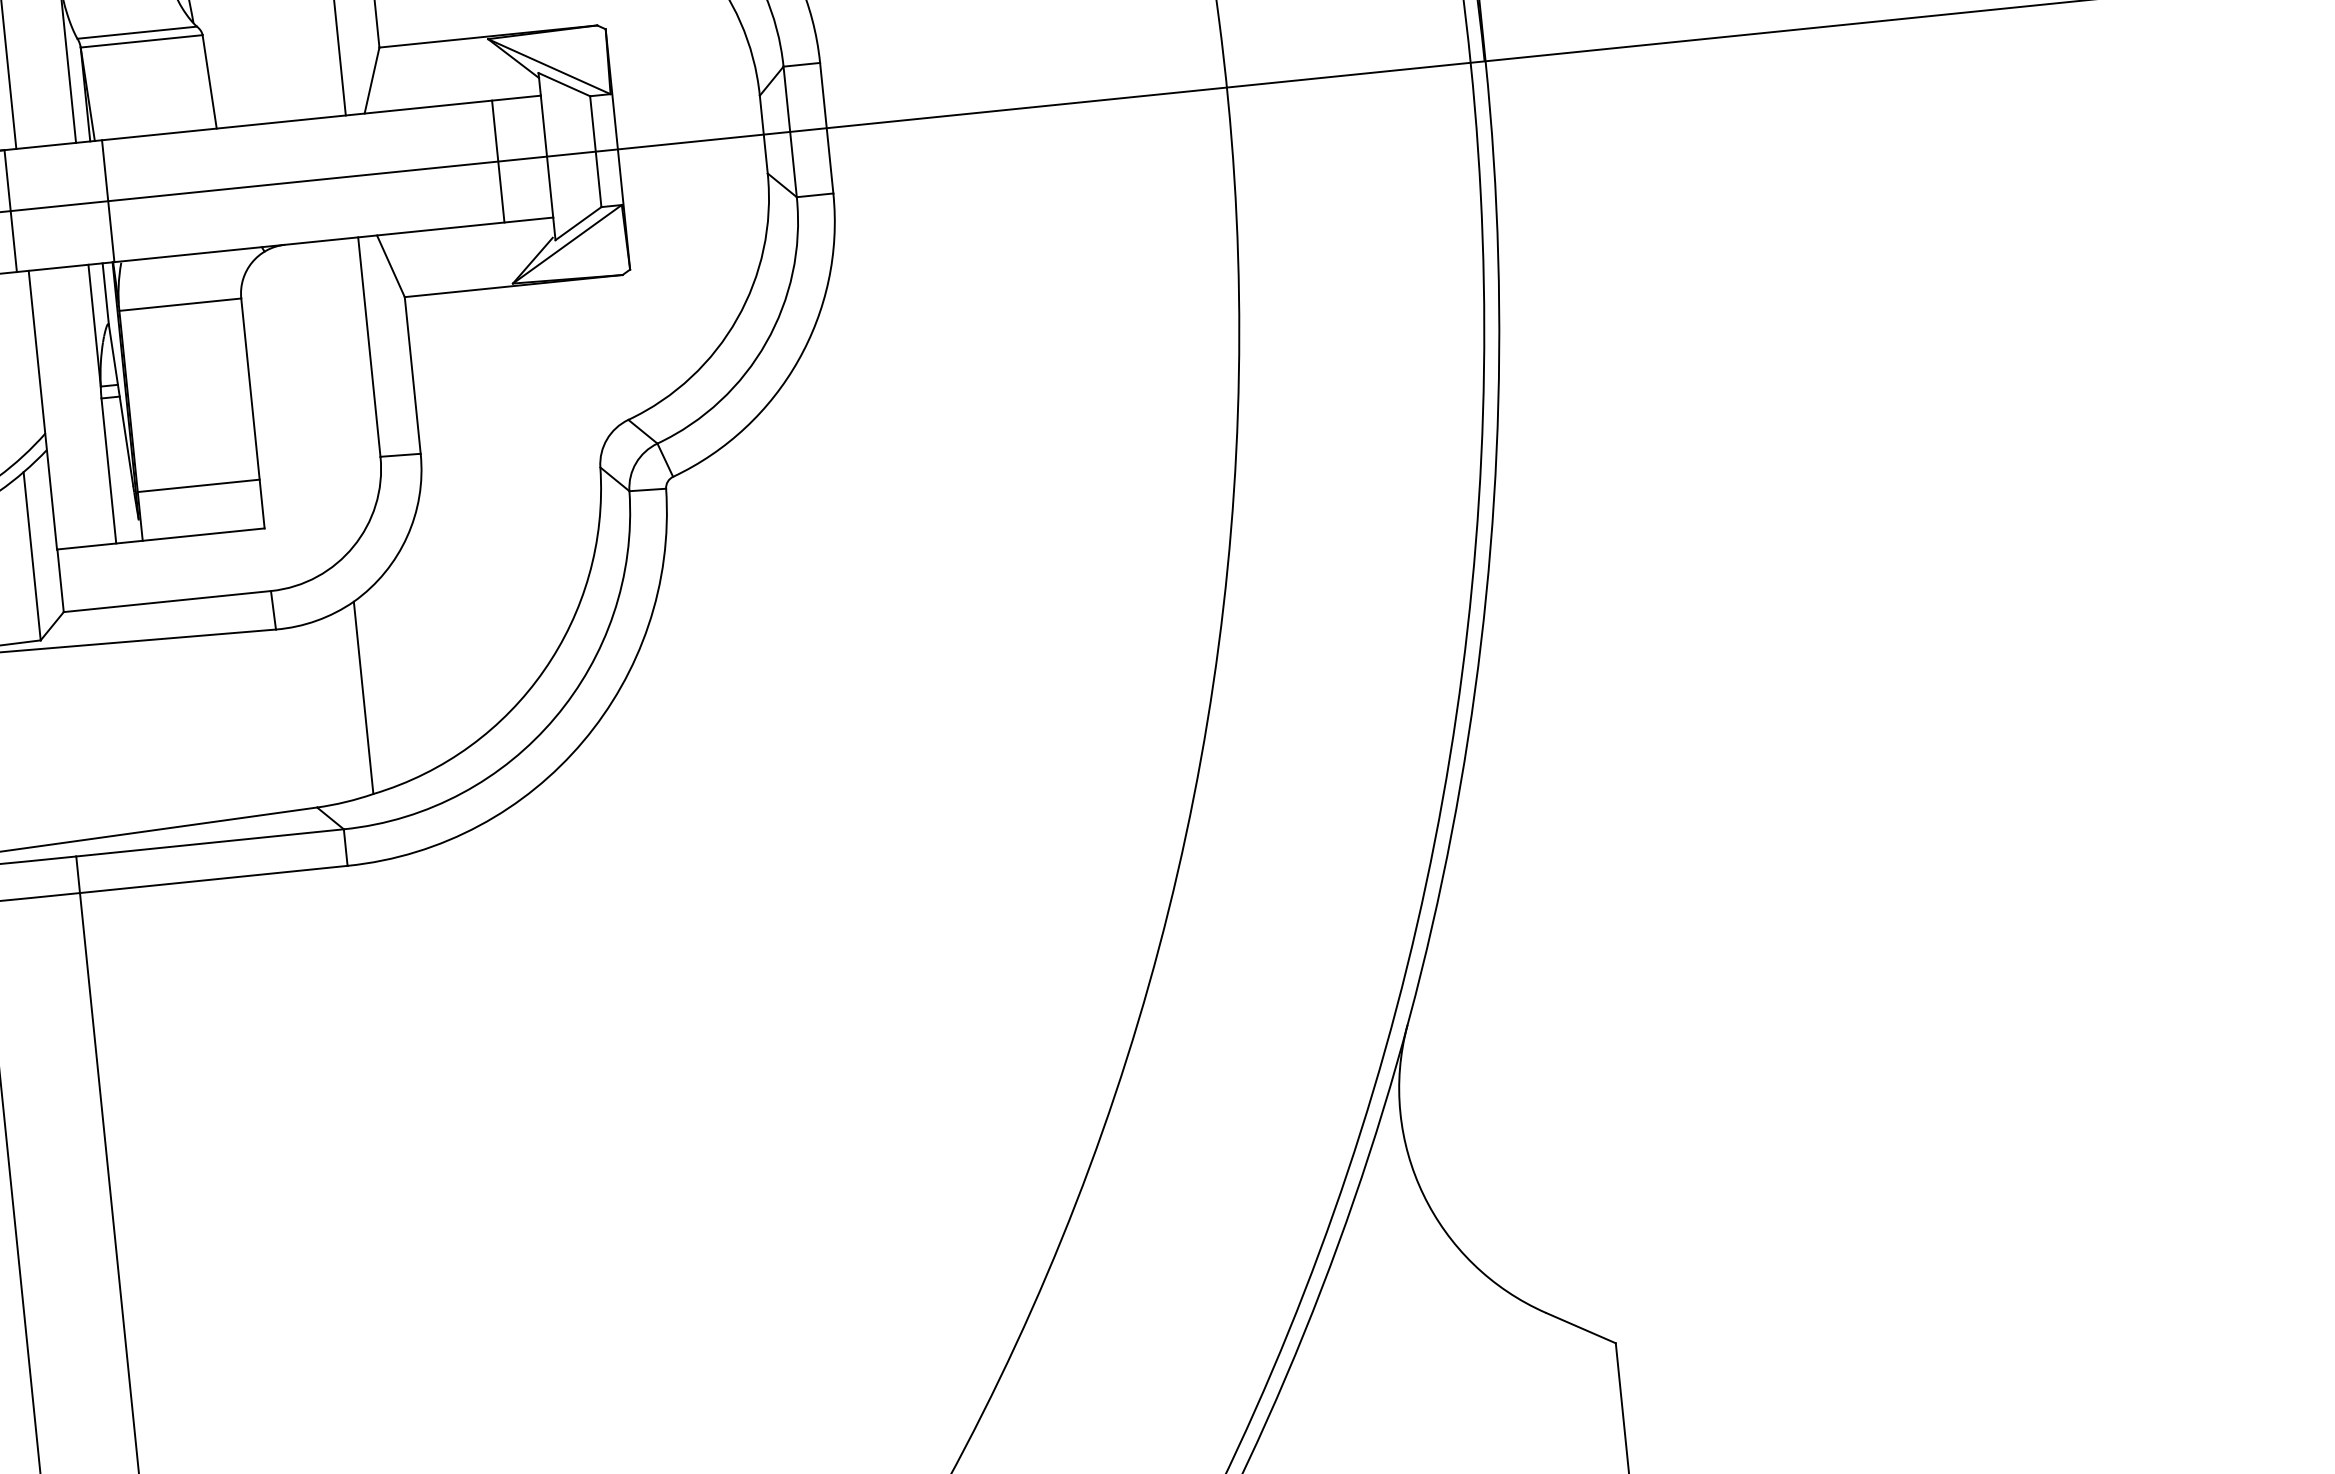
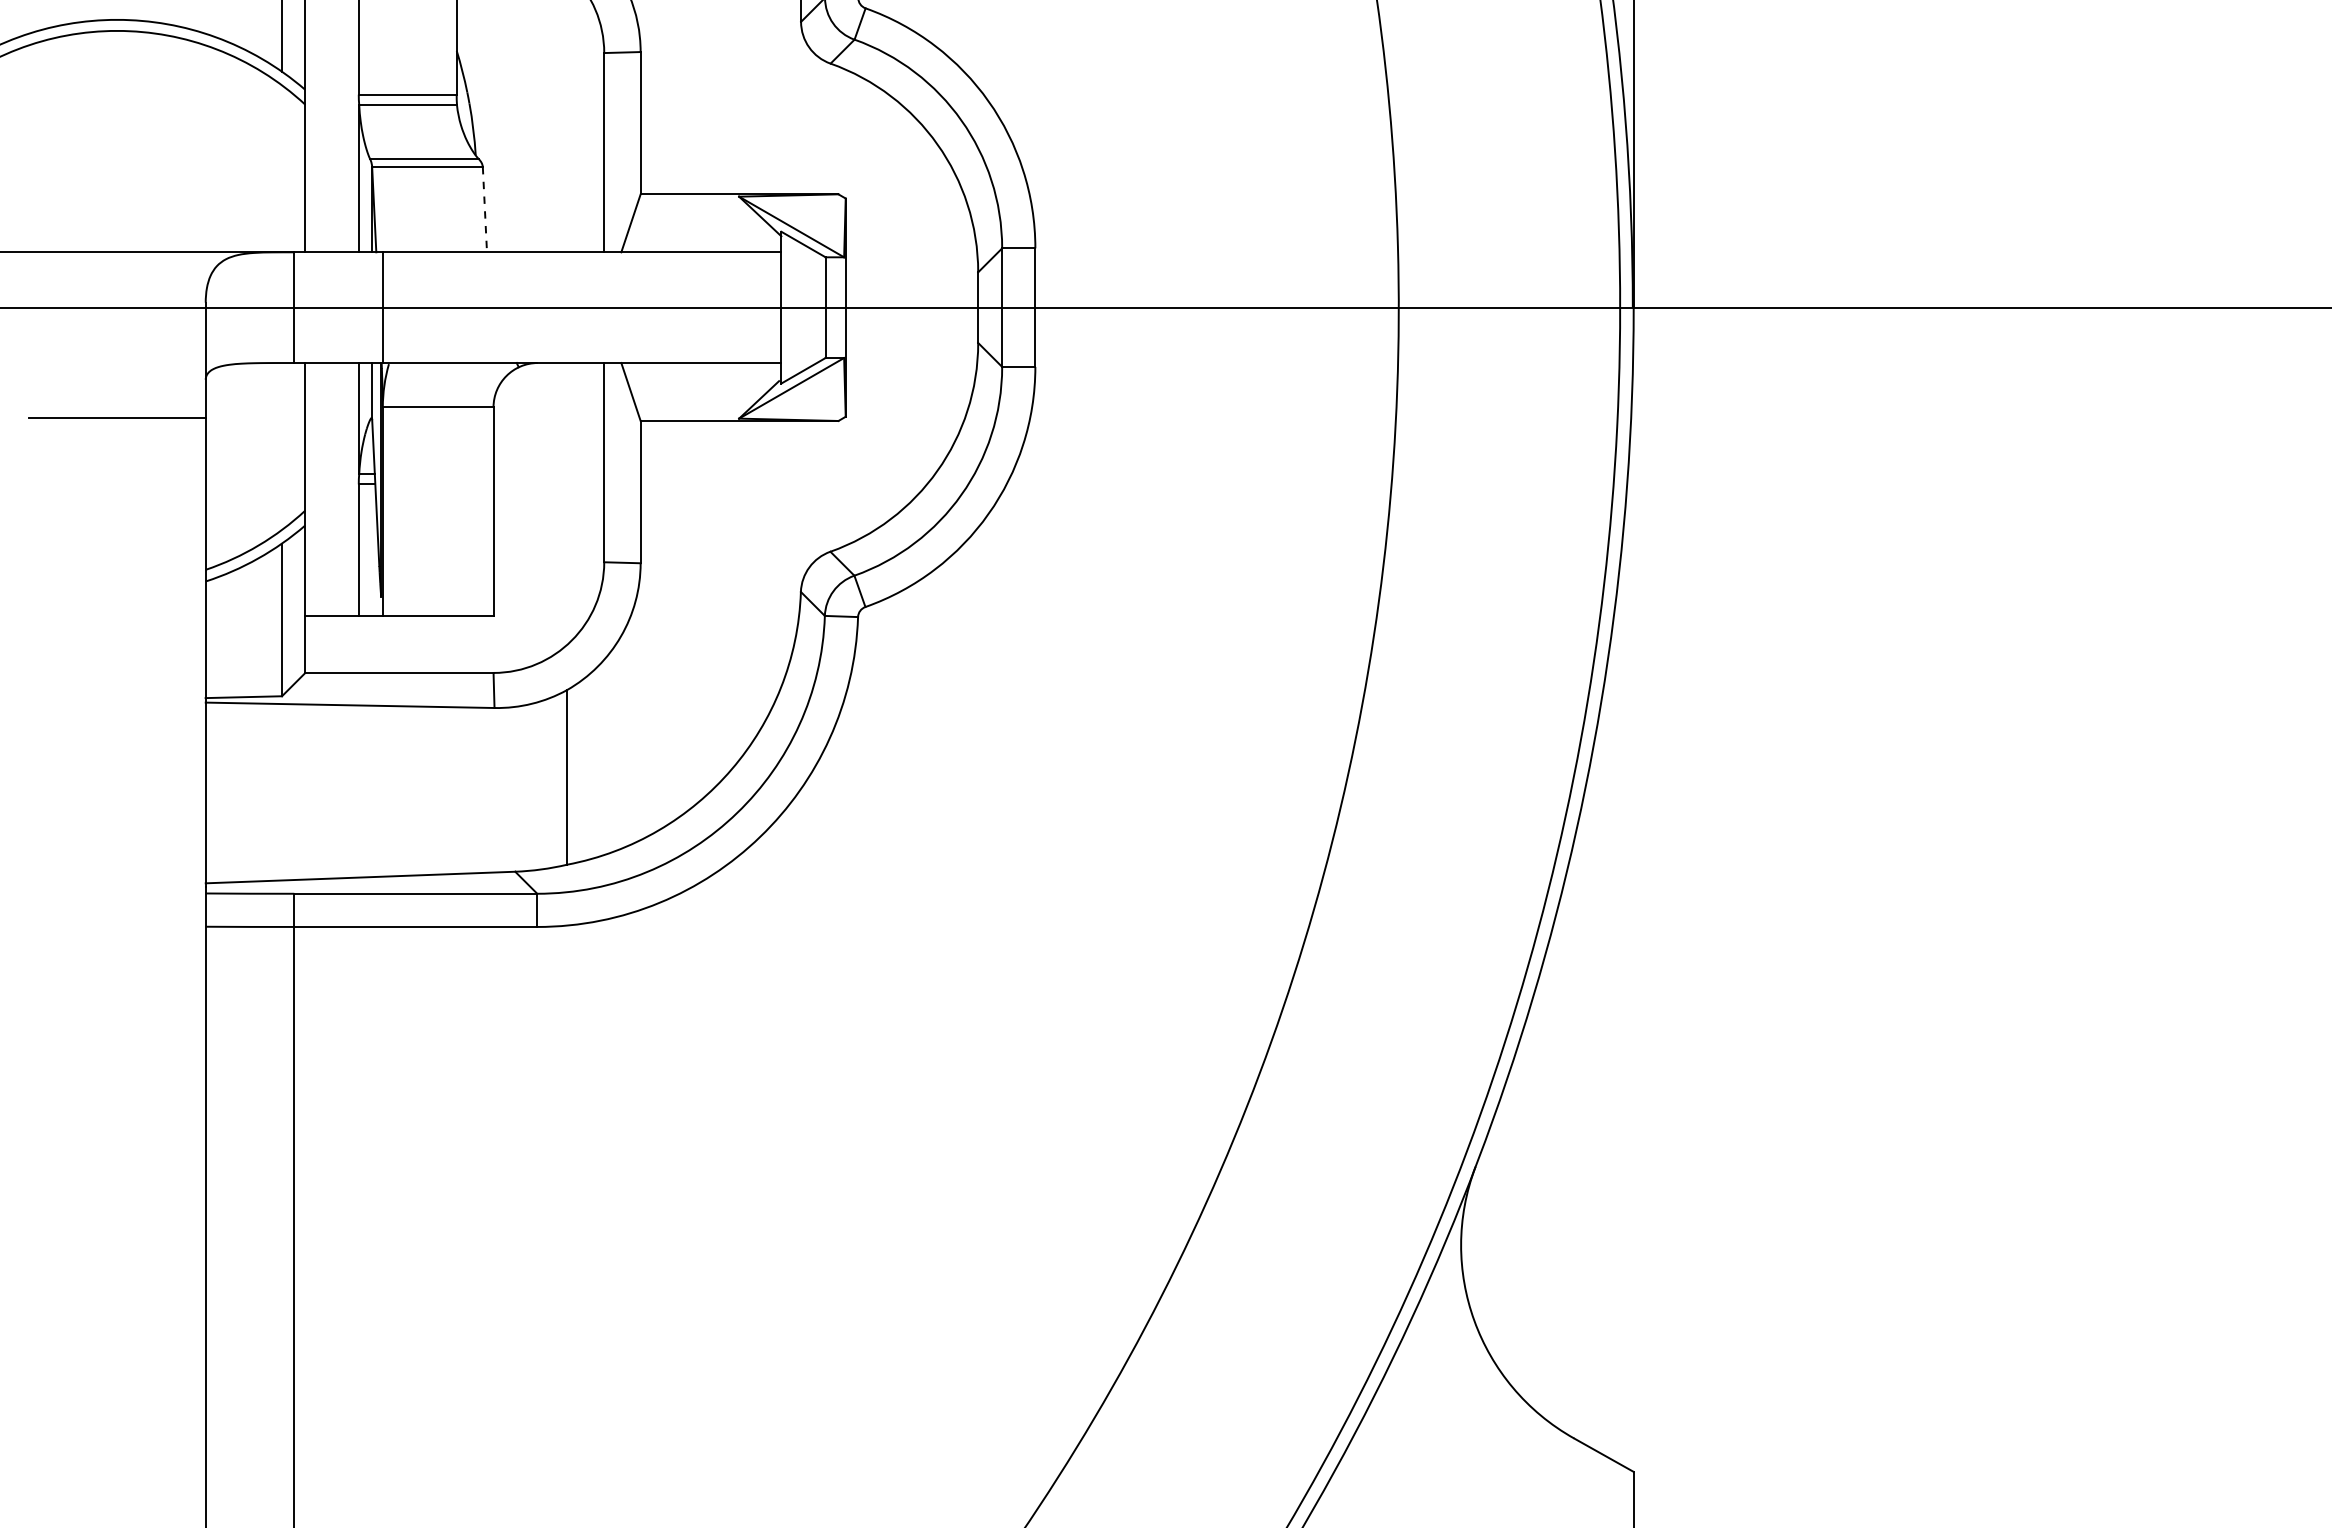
line: (209, 81) -> (484, 209), solid -> dashed
line: (498, 161) -> (737, 307), removed
line: (197, 485) -> (437, 571), removed

